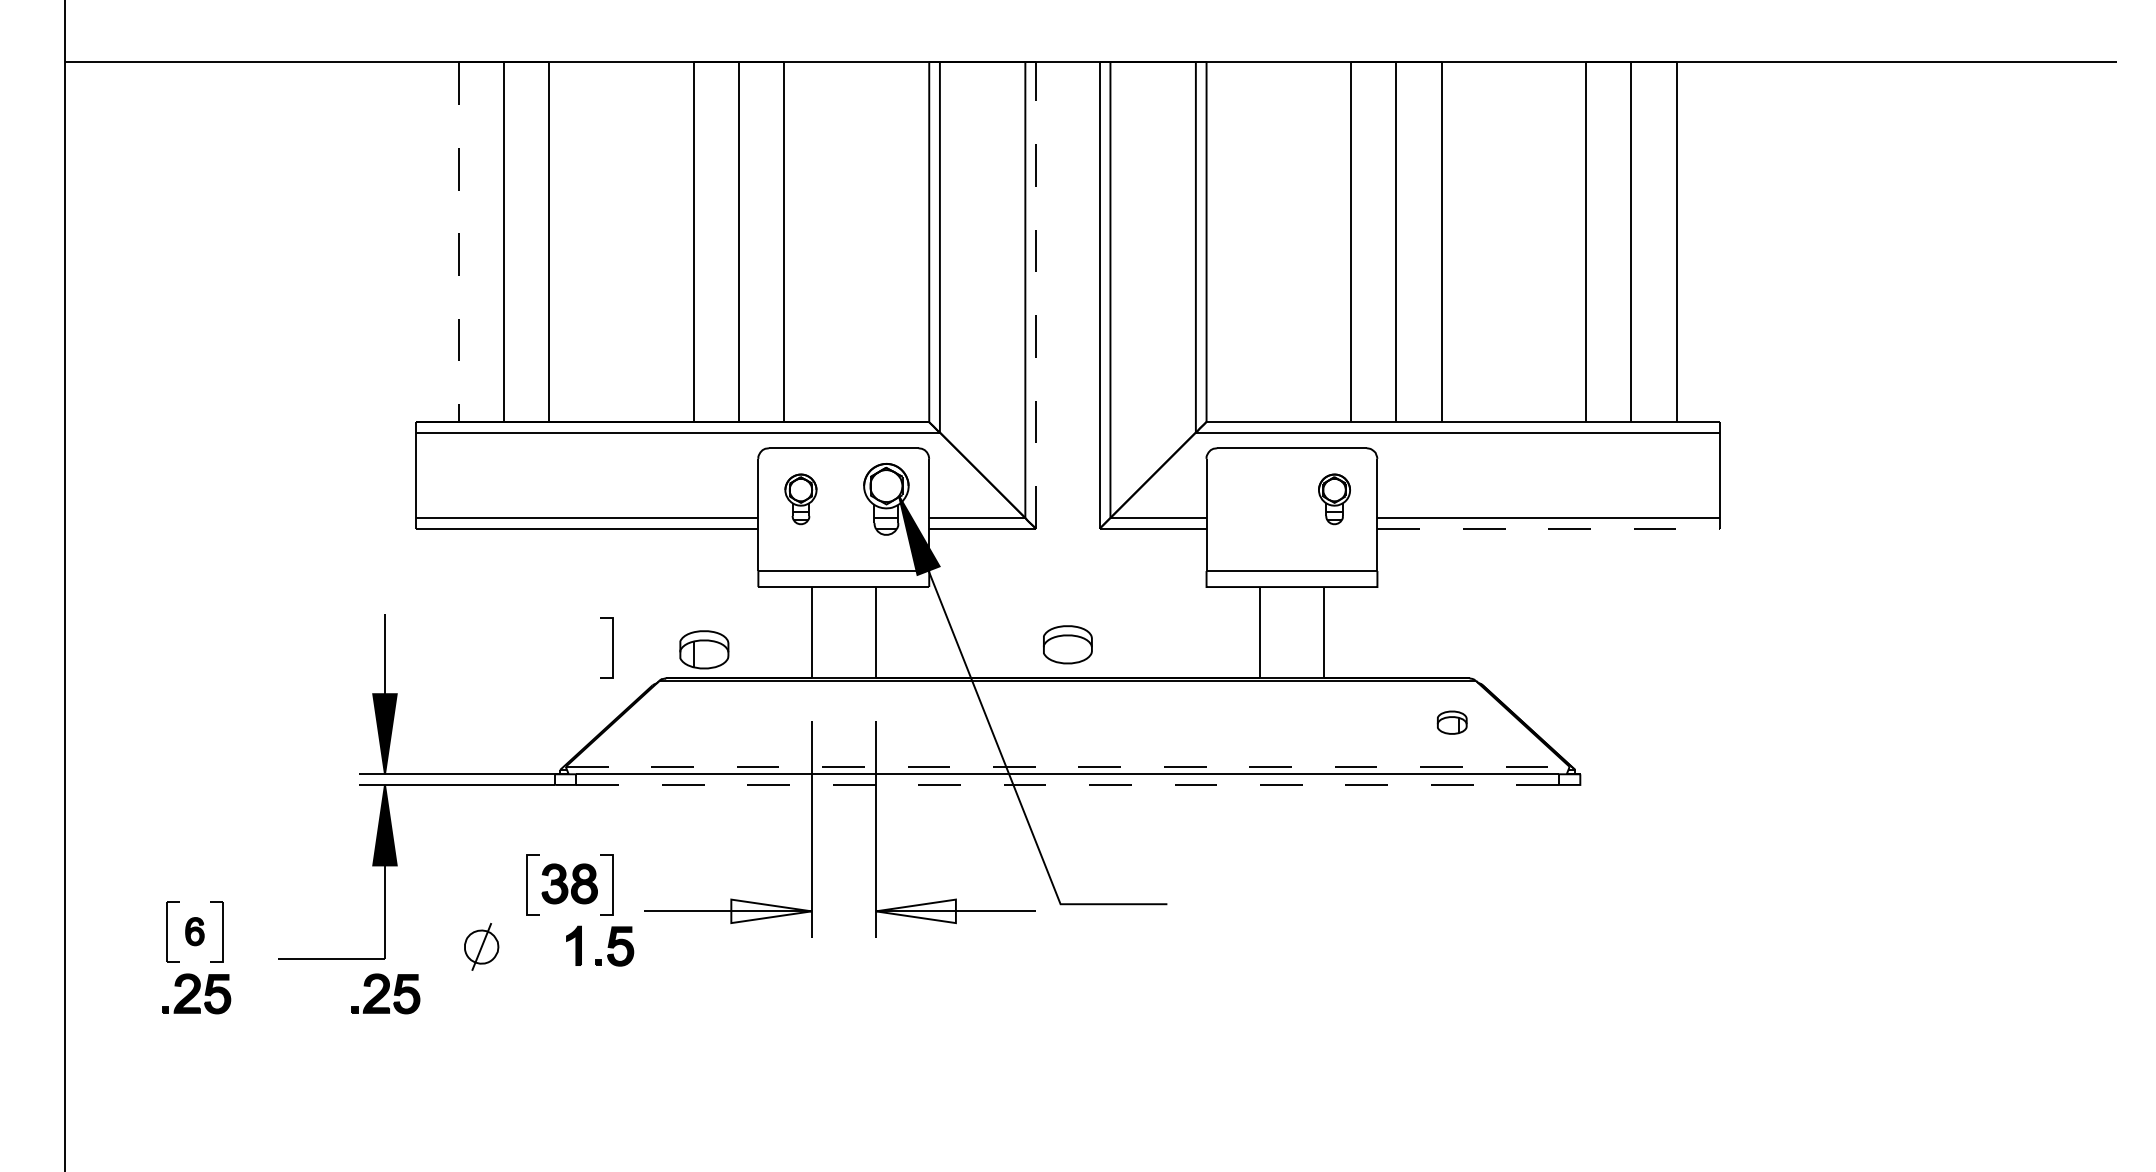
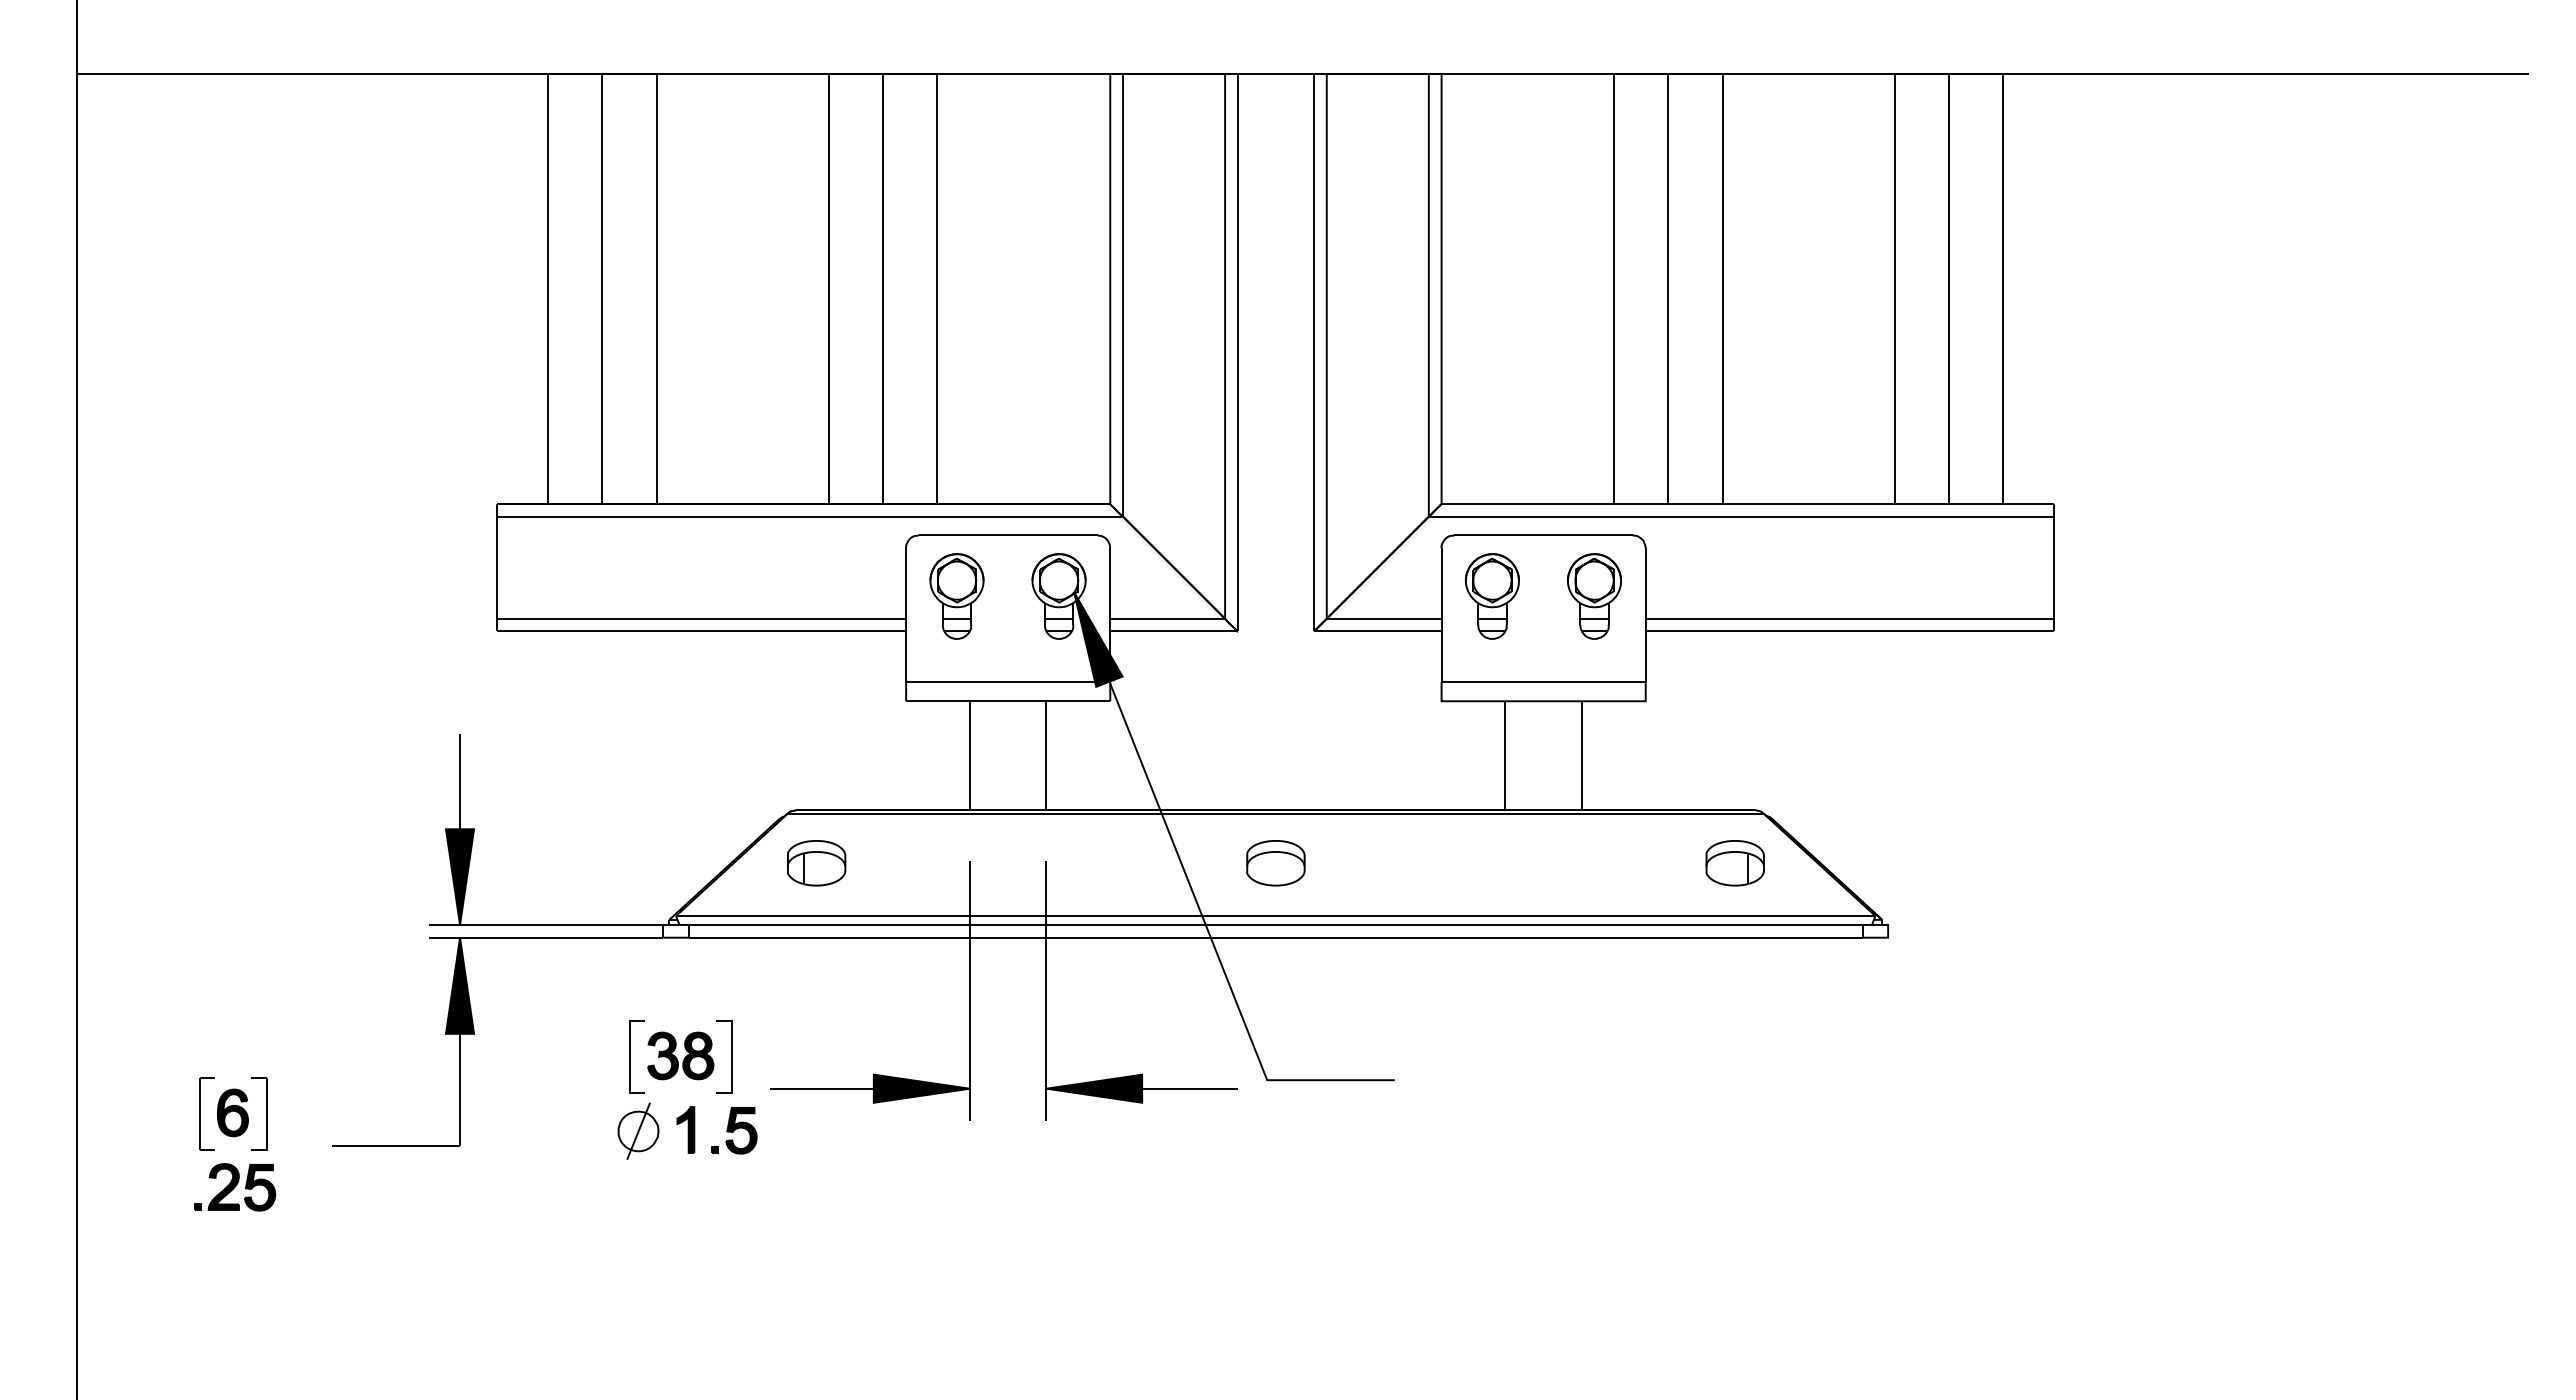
line: (459, 242) -> (548, 289), dashed -> solid
line: (1035, 295) -> (1237, 352), dashed -> solid
part: (800, 499) -> (956, 596), size x1.43
part: (1248, 499) -> (1491, 596), added
part: (1334, 499) -> (1594, 596), size x1.43
line: (1548, 528) -> (1850, 631), dashed -> solid
part: (1067, 645) -> (1275, 863), moved
line: (612, 647) -> (731, 773), removed
part: (704, 650) -> (816, 863), moved
part: (1451, 722) -> (1734, 863), size x1.67
line: (1067, 767) -> (1275, 916), dashed -> solid
line: (1067, 784) -> (1275, 937), dashed -> solid
fill: (771, 911) -> (921, 1088), added
fill: (916, 911) -> (1094, 1088), added
part: (194, 931) -> (232, 1112), size x1.43
part: (481, 946) -> (638, 1130), moved
part: (386, 994) -> (461, 1187), removed

